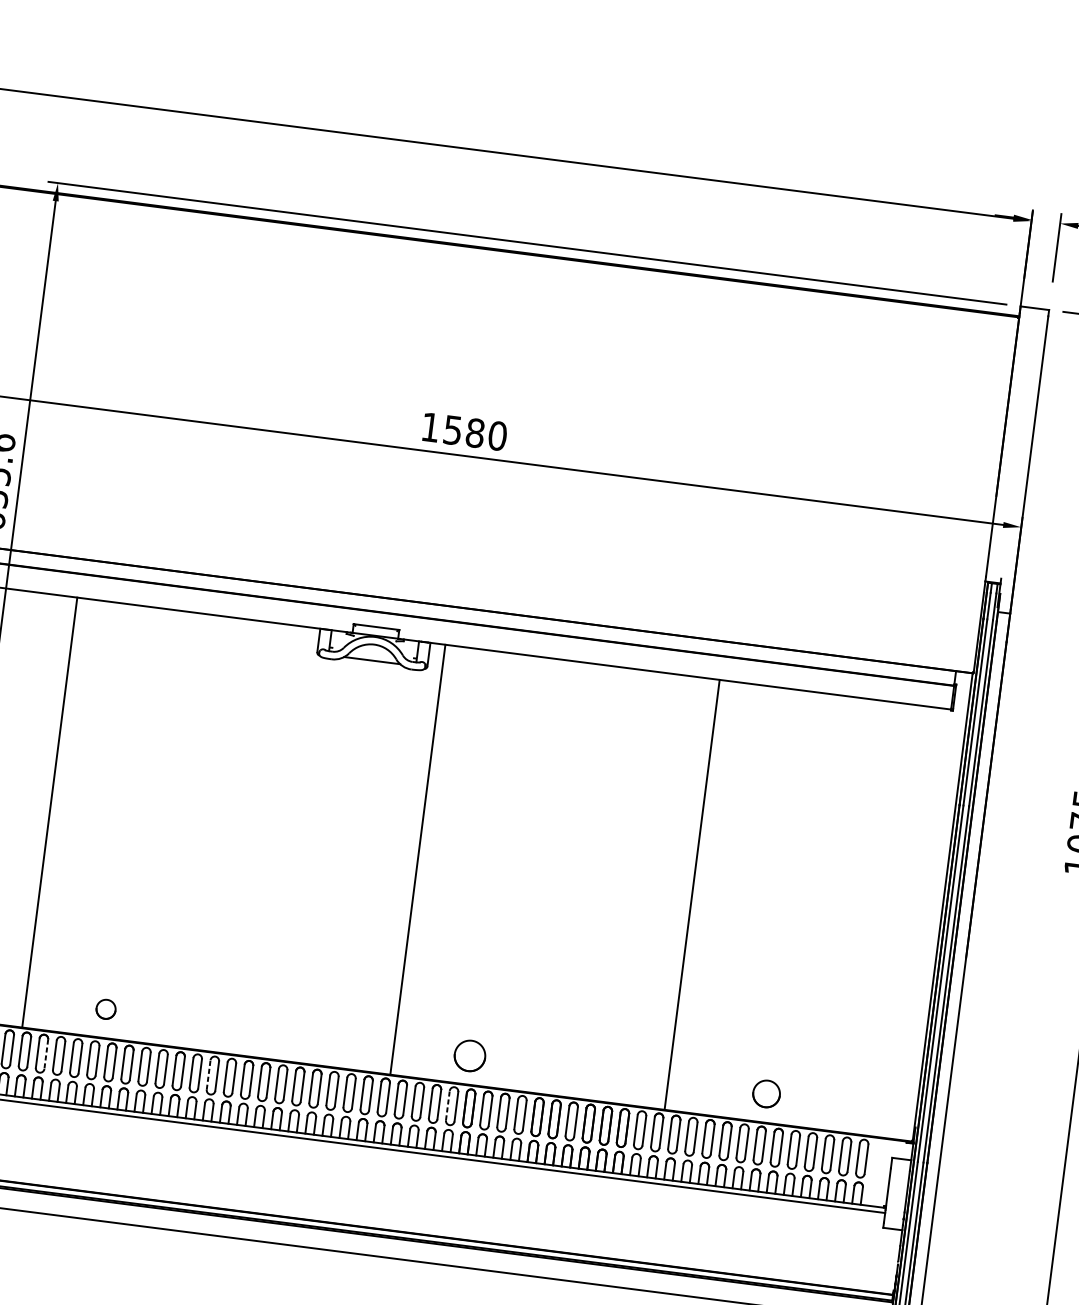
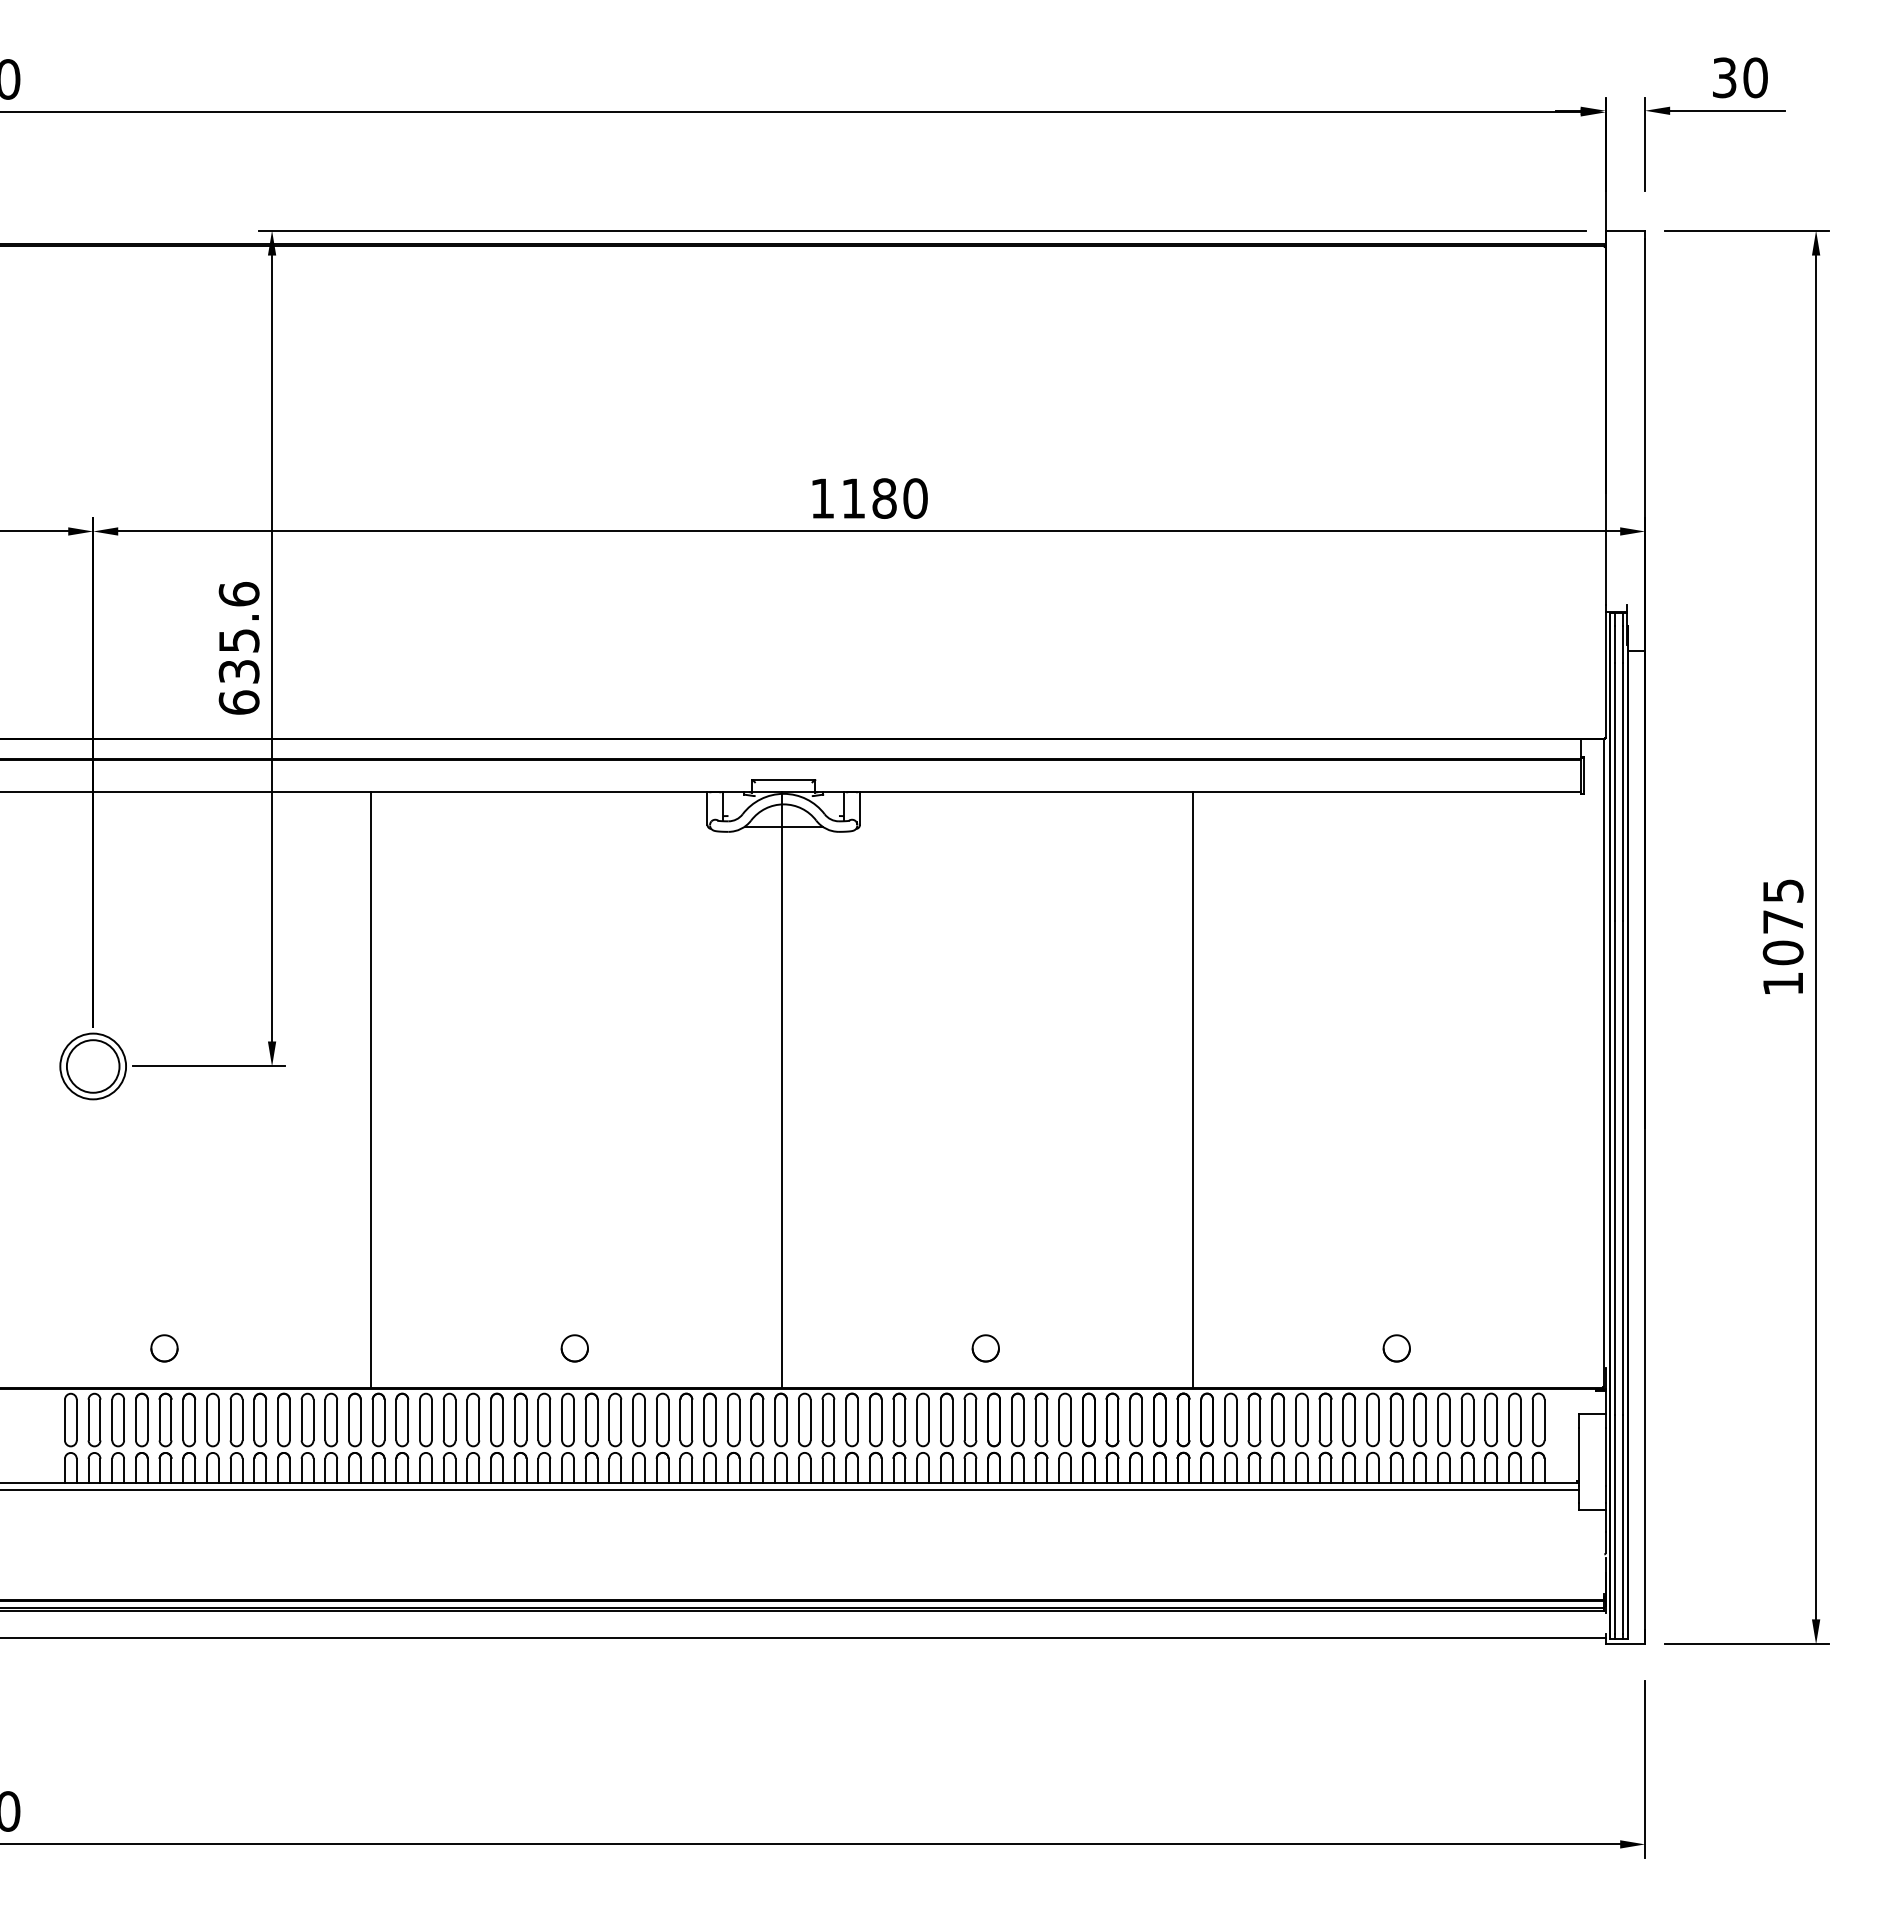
text: (452, 430) -> (853, 498), 1580 -> 1180
line: (417, 859) -> (781, 1089), moved
line: (692, 894) -> (1192, 1089), moved
part: (105, 1009) -> (574, 1348), moved
line: (46, 1054) -> (408, 1420), dashed -> solid
part: (469, 1055) -> (985, 1348), size x0.62
line: (208, 1074) -> (633, 1419), dashed -> solid
part: (766, 1093) -> (1396, 1348), size x0.71
line: (447, 1105) -> (964, 1419), dashed -> solid

